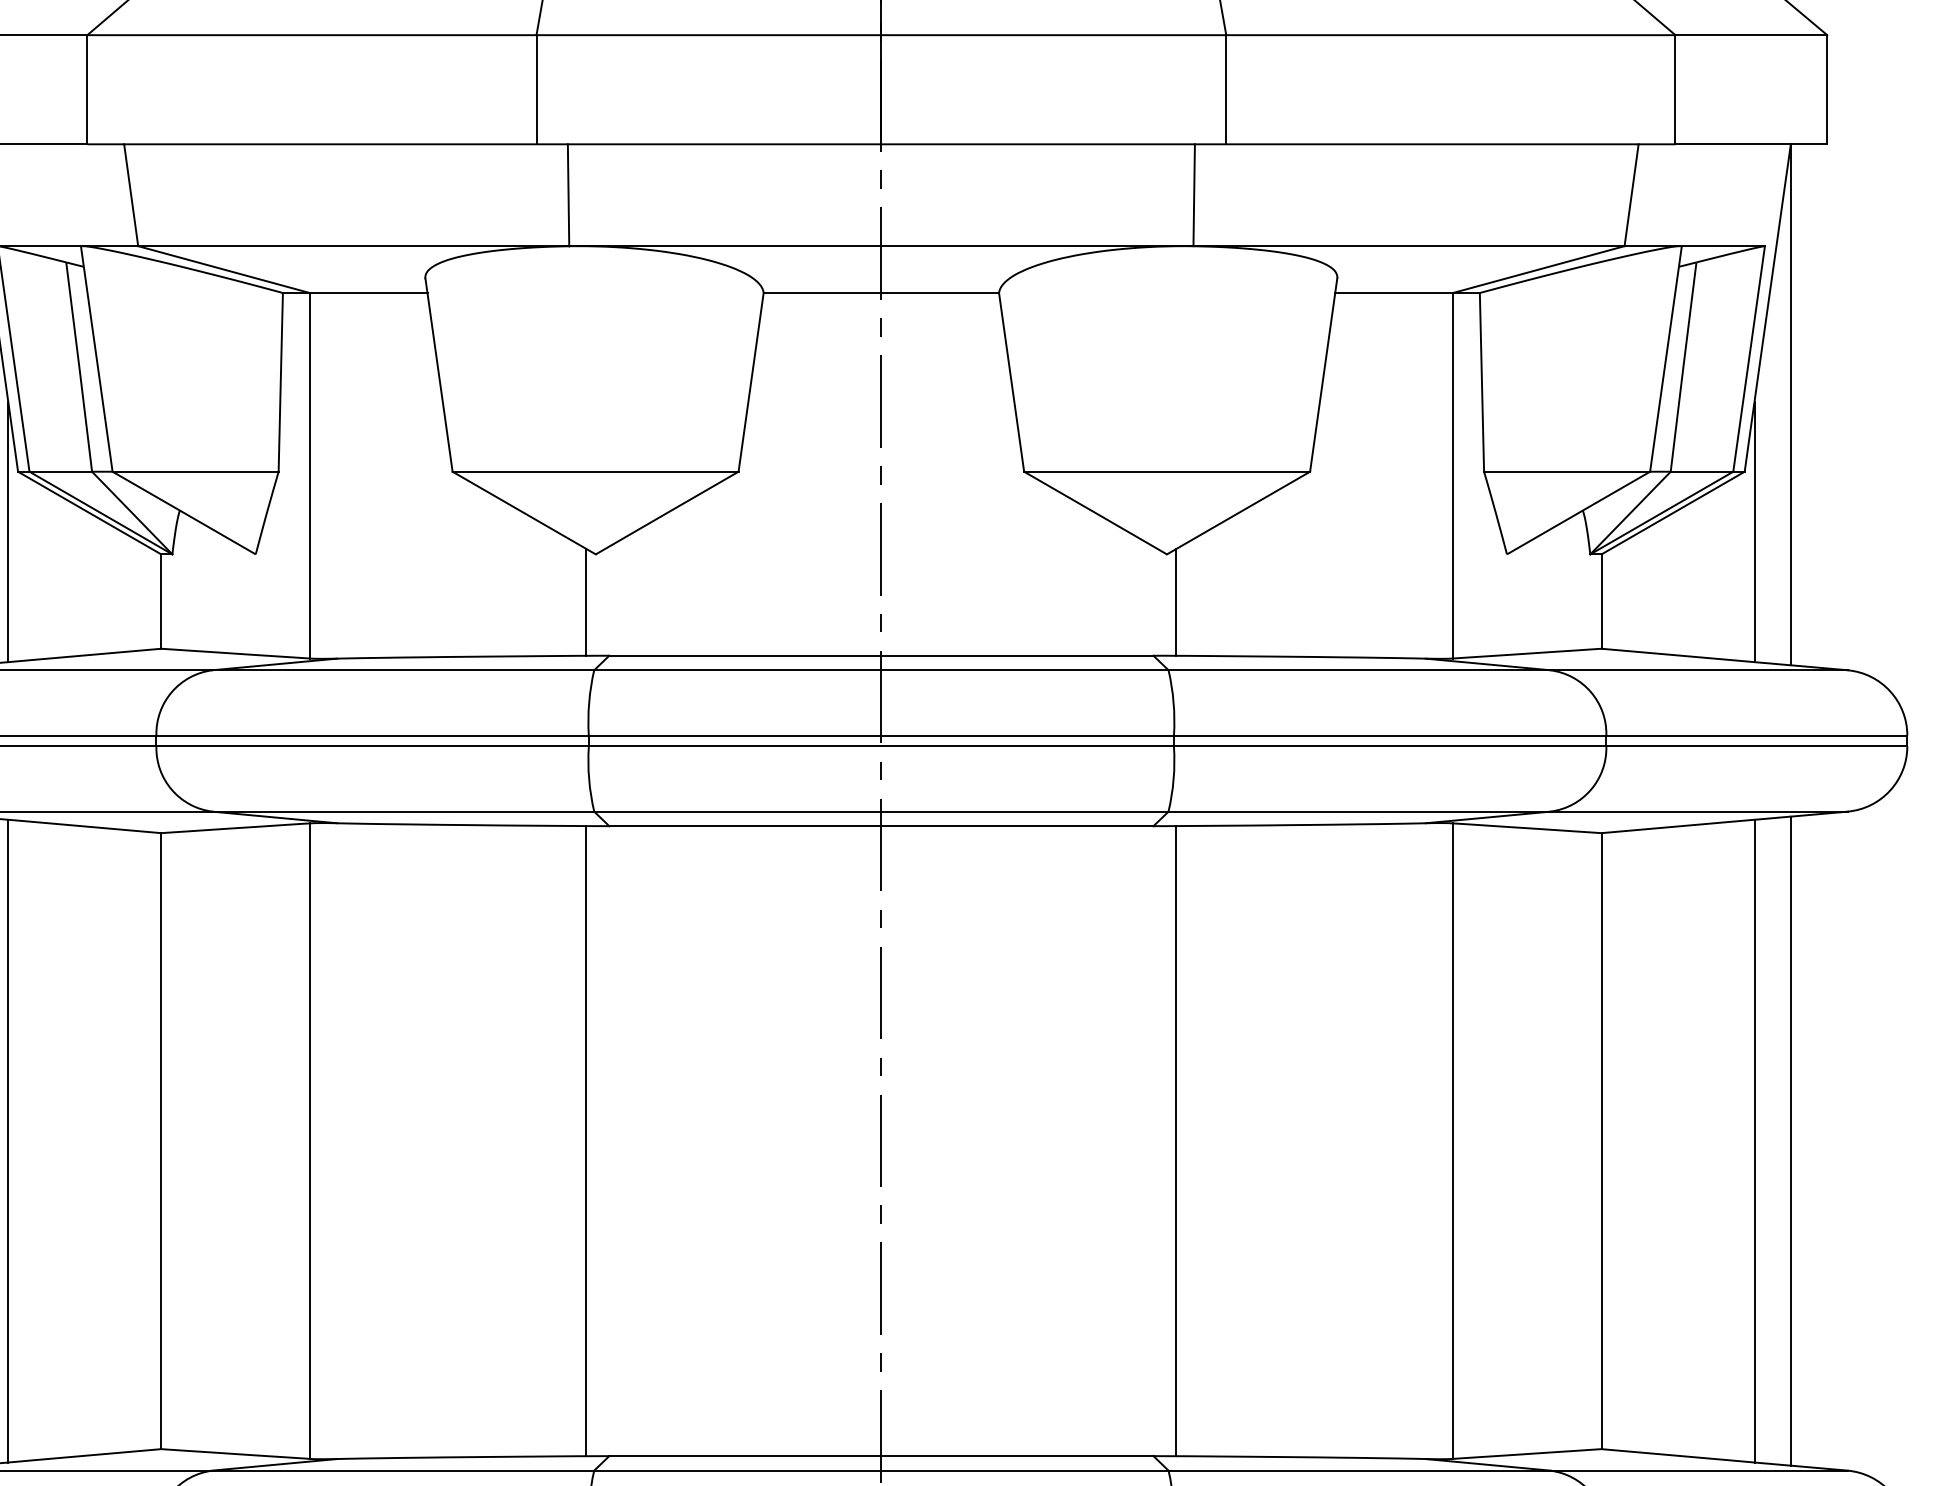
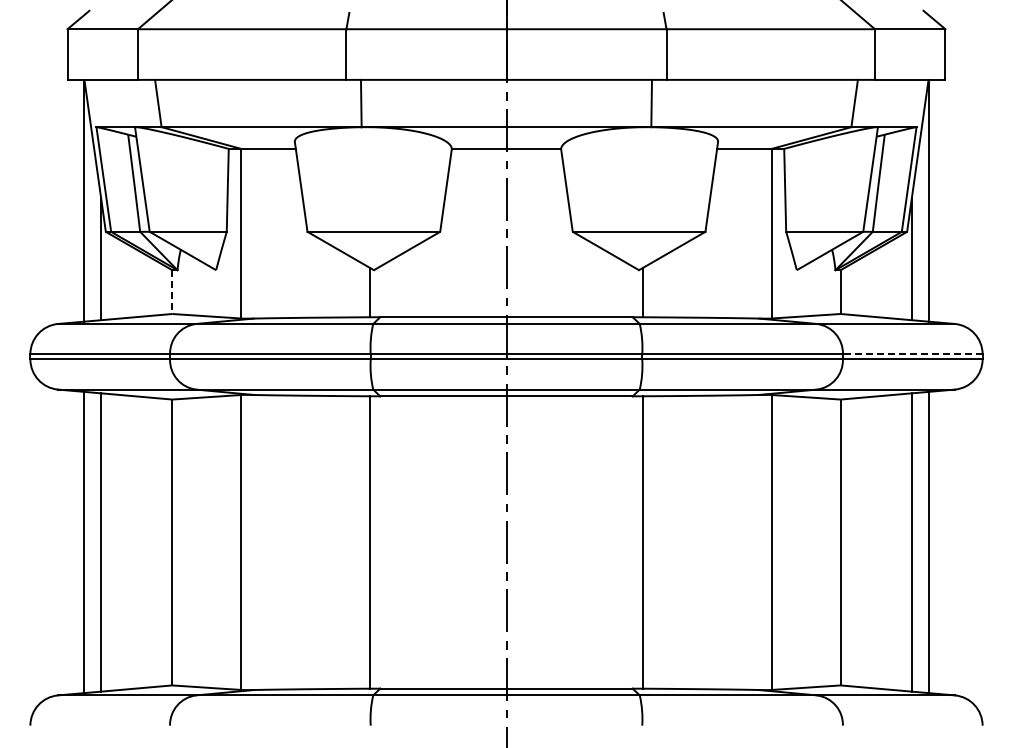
line: (161, 602) -> (172, 292), solid -> dashed
line: (1756, 736) -> (912, 354), solid -> dashed

